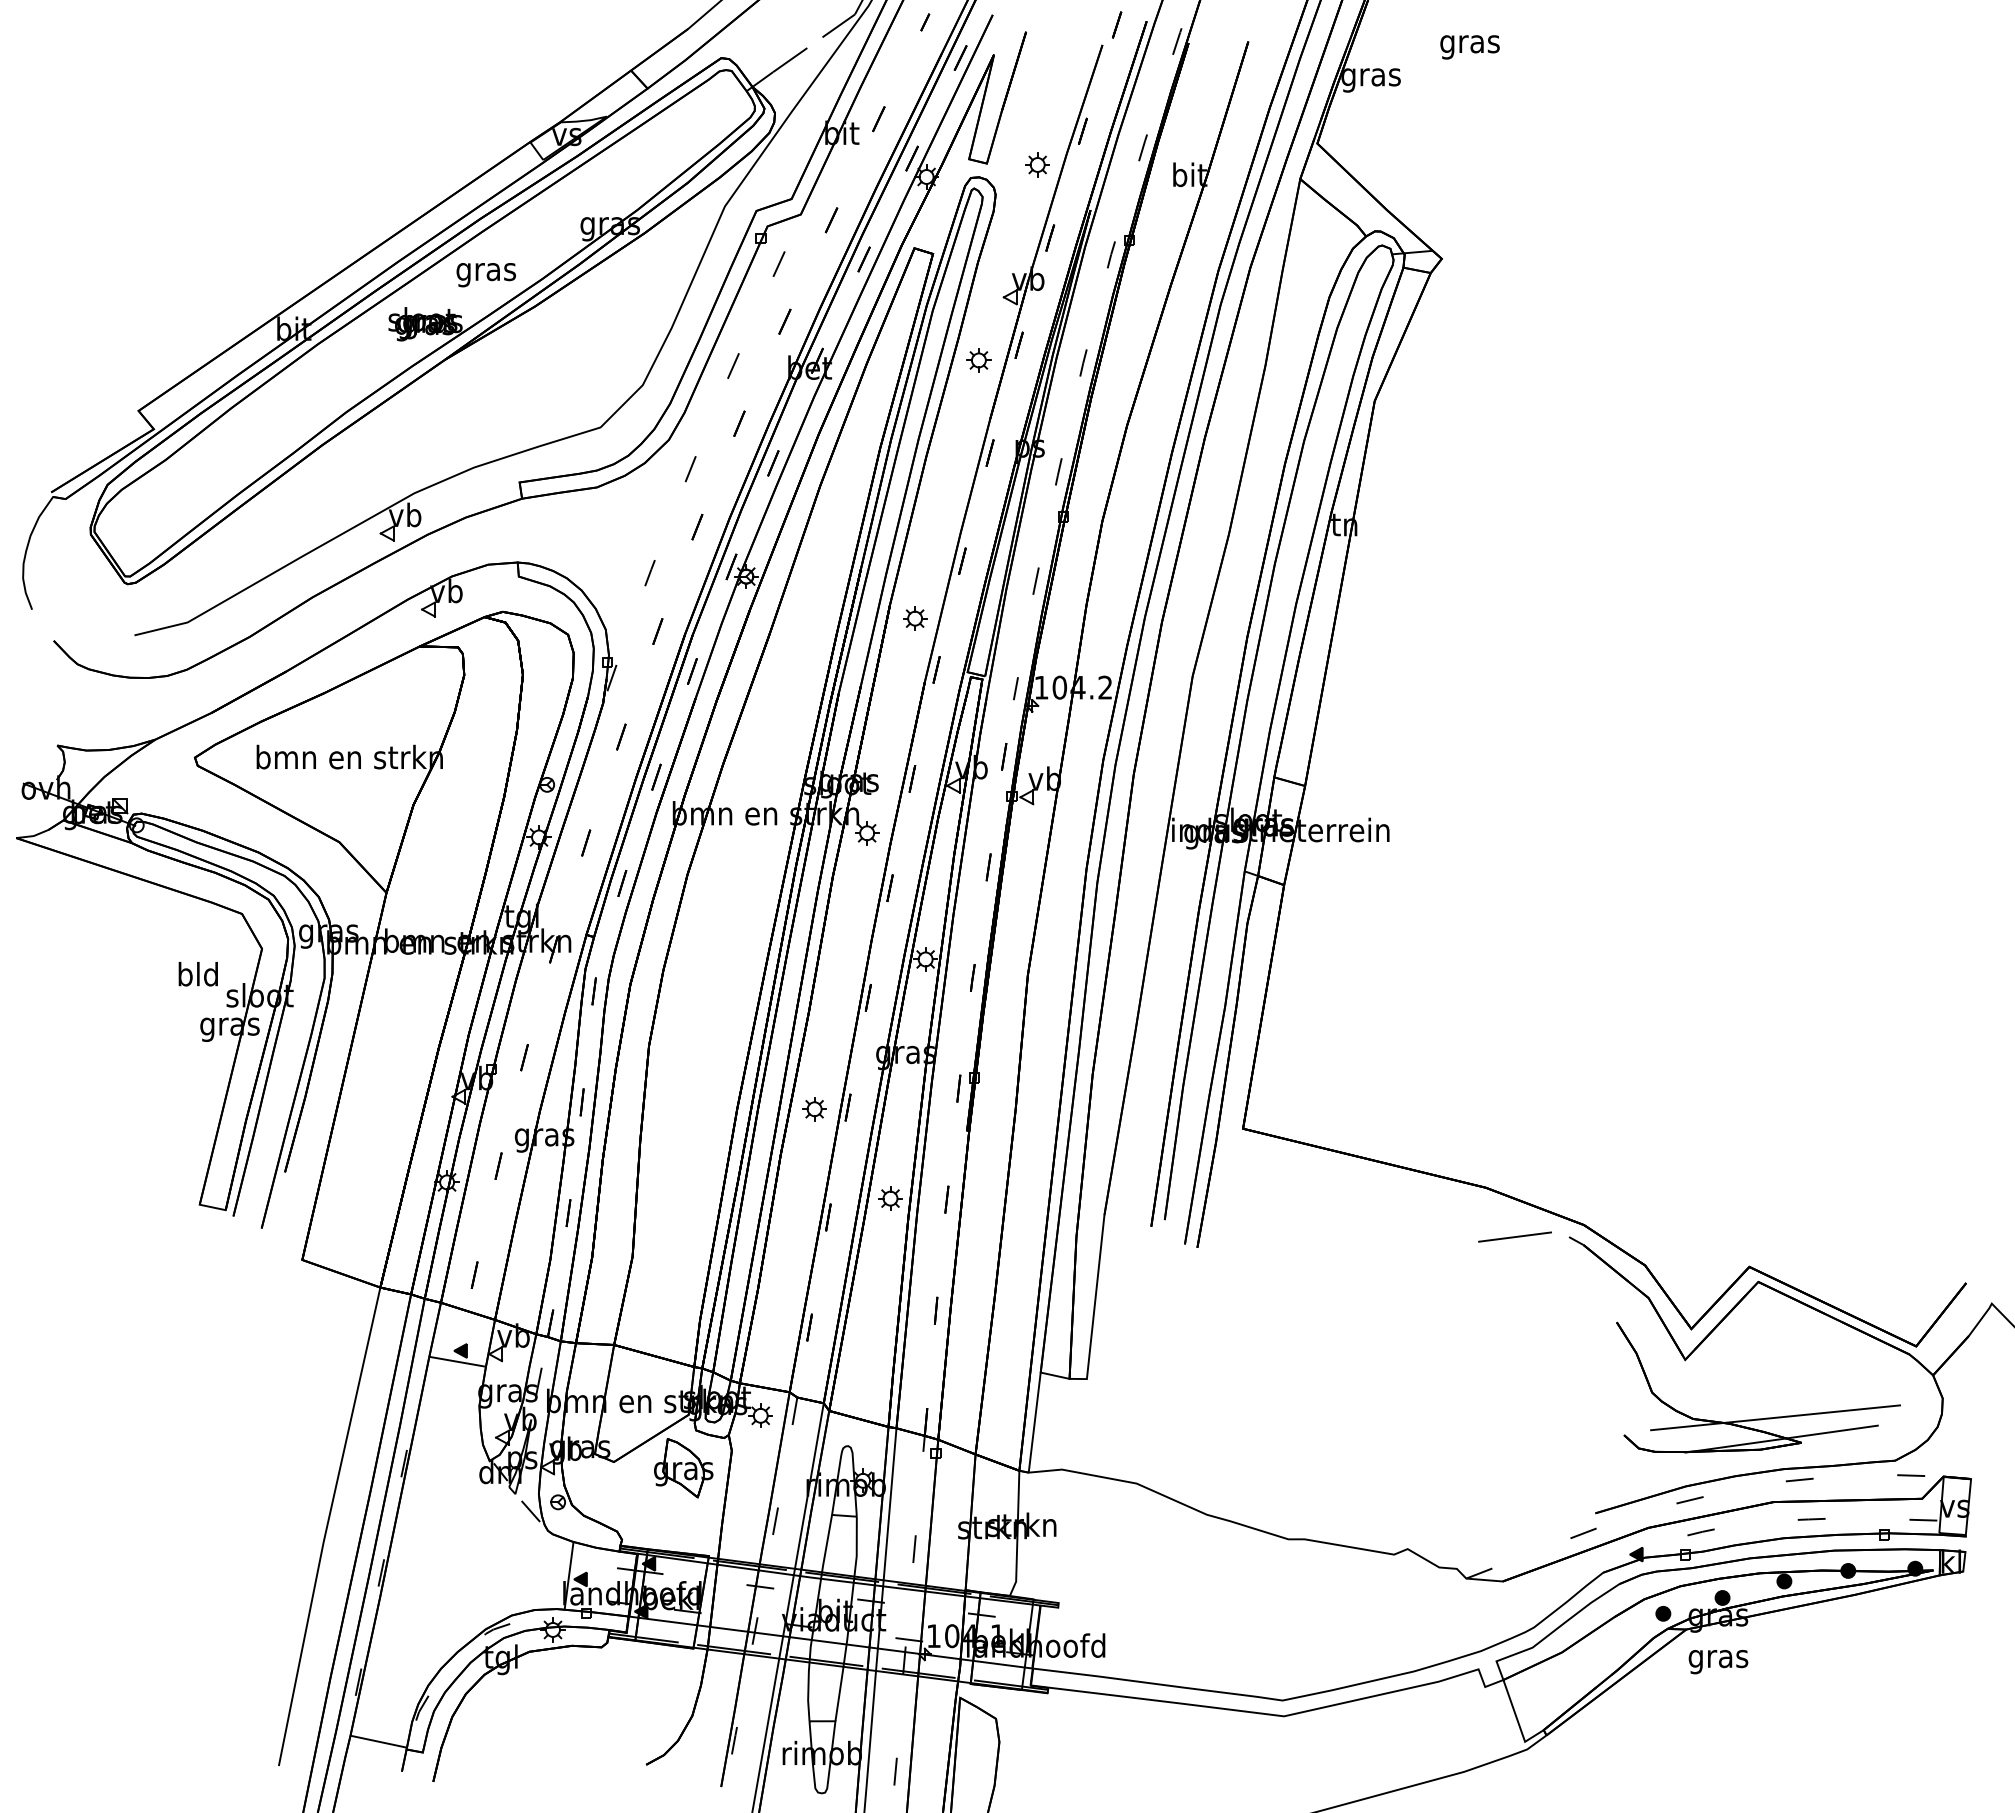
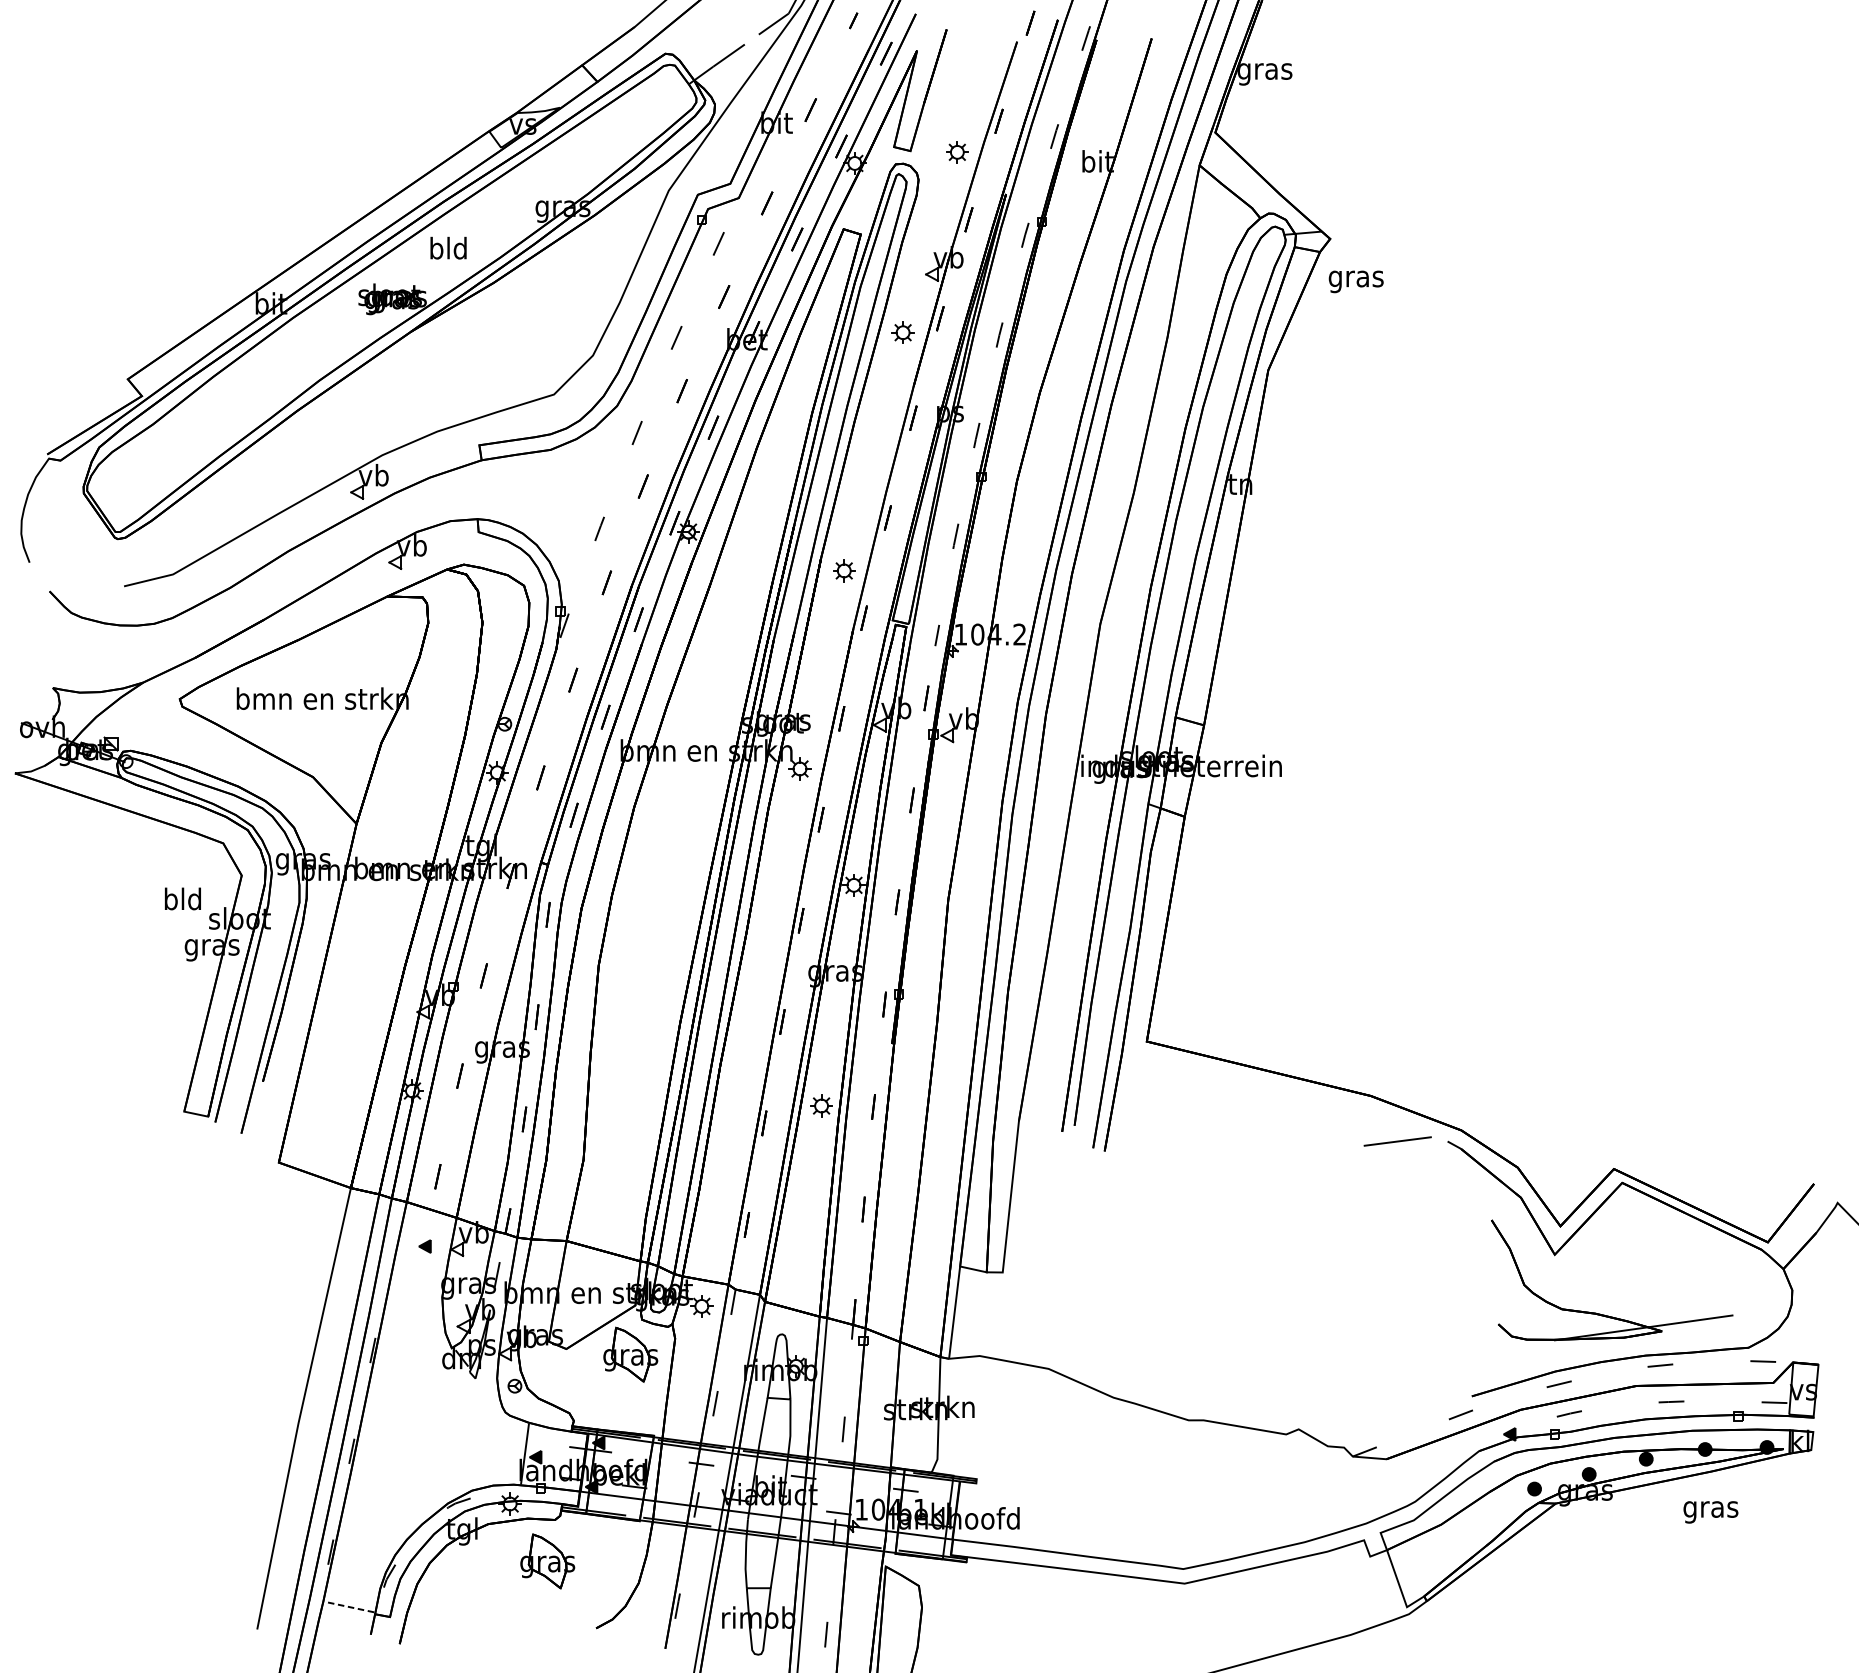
text: (1469, 47) -> (1355, 282), moved
text: (485, 271) -> (447, 250), gras -> bld
part: (814, 1109) -> (751, 1023), removed
line: (457, 1361) -> (422, 1256), removed
line: (1775, 1417) -> (1638, 1307), removed
line: (529, 1509) -> (488, 1392), removed
text: (1718, 1662) -> (1710, 1512), moved
part: (593, 1692) -> (547, 1561), added
line: (378, 1741) -> (349, 1606), solid -> dashed

